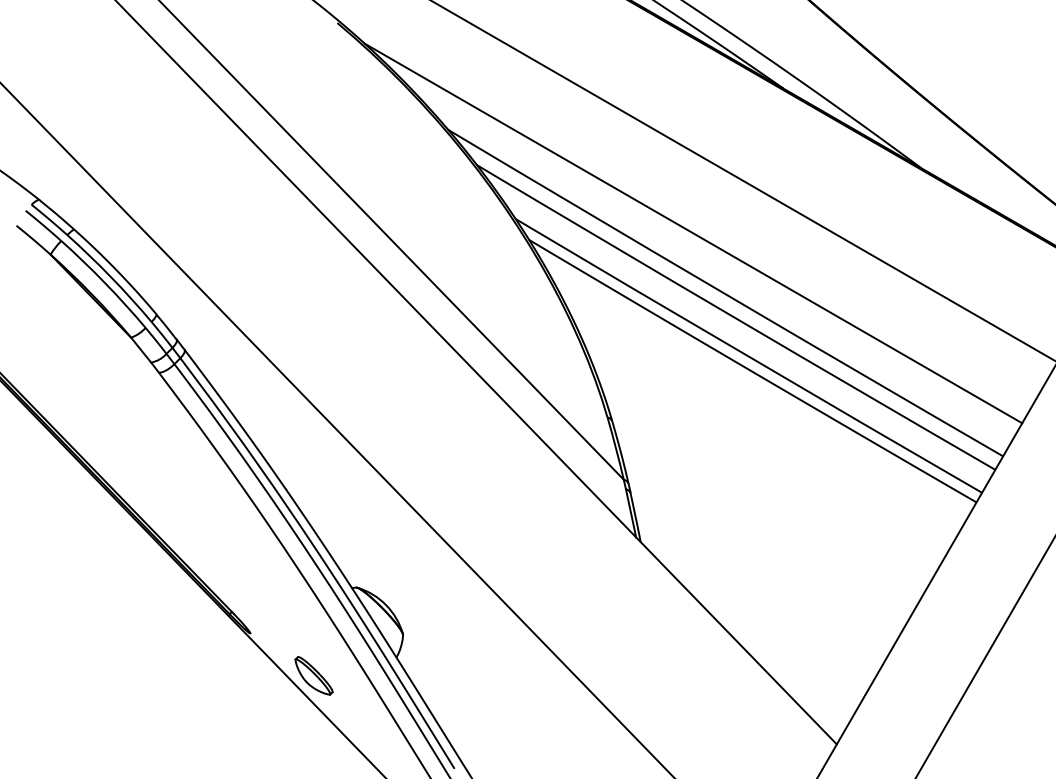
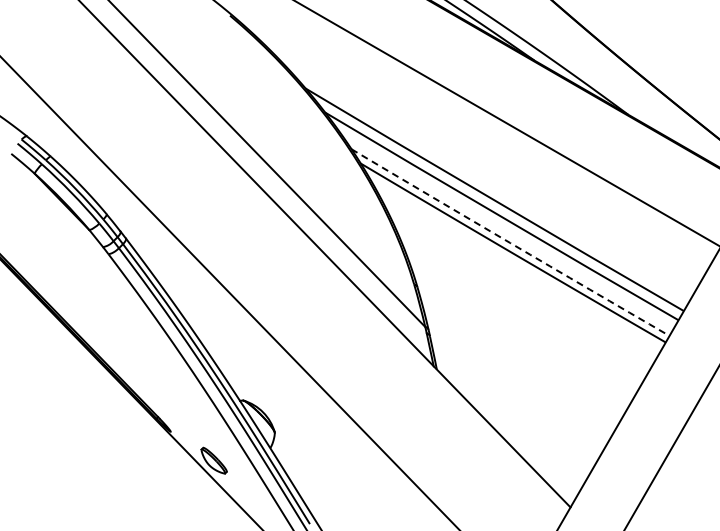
line: (693, 232) -> (472, 158), removed
arc: (748, 357) -> (510, 243), solid -> dashed

